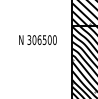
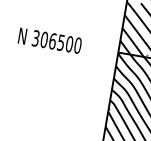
text: (37, 39) -> (49, 39), moved

